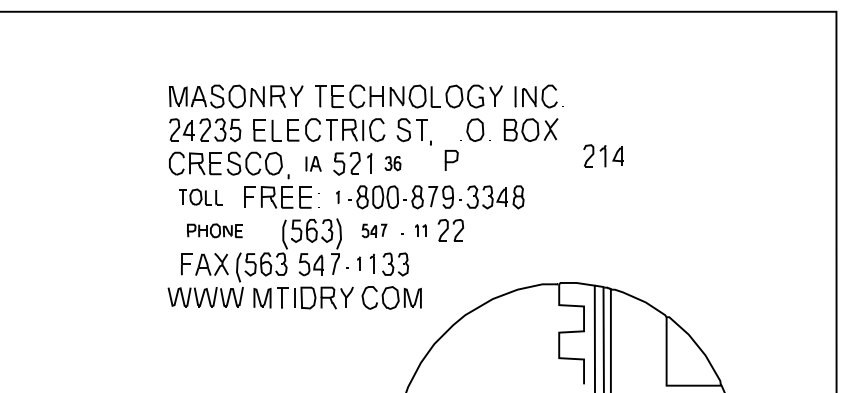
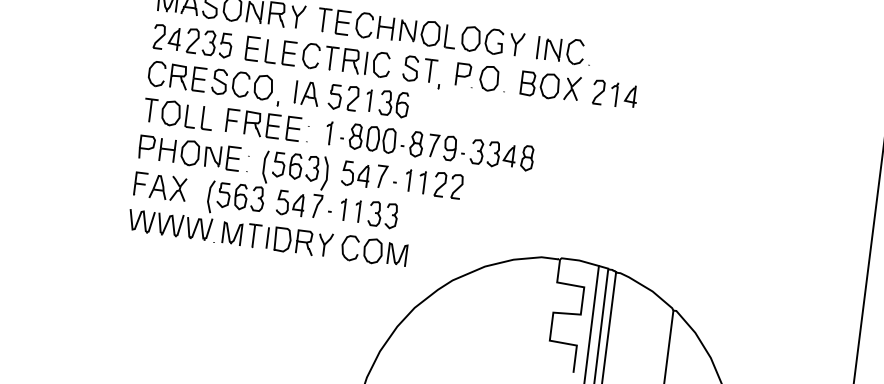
part: (603, 155) -> (614, 93), moved
curve: (451, 161) -> (463, 75), moved
part: (313, 163) -> (307, 92), size x1.43
part: (392, 163) -> (393, 103), size x1.67
part: (200, 196) -> (178, 113), size x1.43
part: (337, 197) -> (328, 133), size x1.67
part: (214, 230) -> (189, 152), size x1.67
part: (374, 230) -> (364, 174), size x1.67
part: (420, 230) -> (415, 181), size x1.67
part: (358, 263) -> (342, 208), size x1.43
part: (204, 264) -> (160, 186), moved

